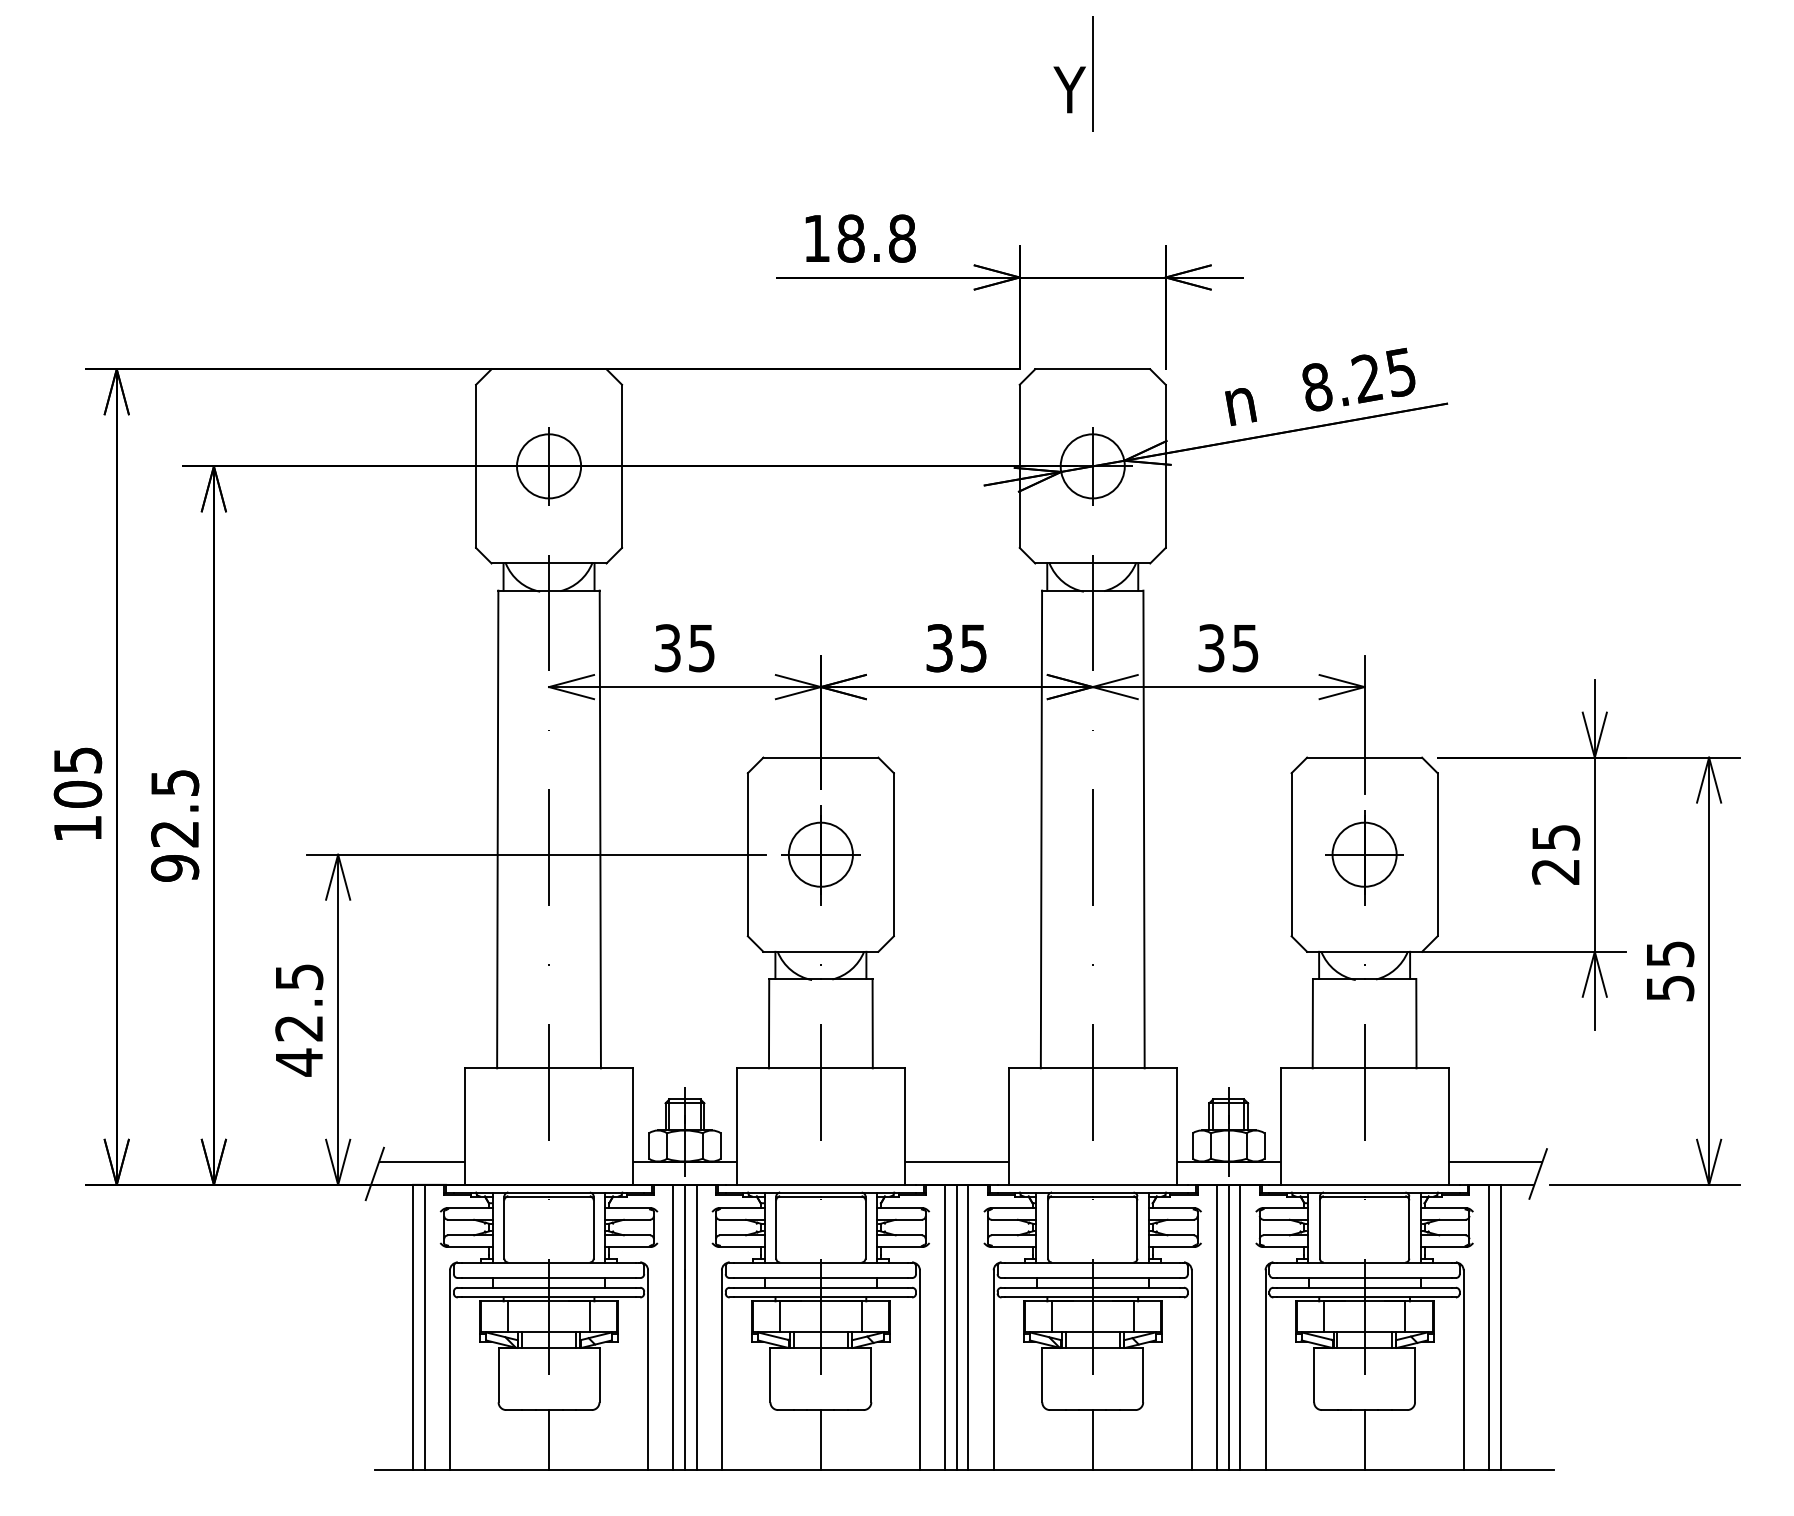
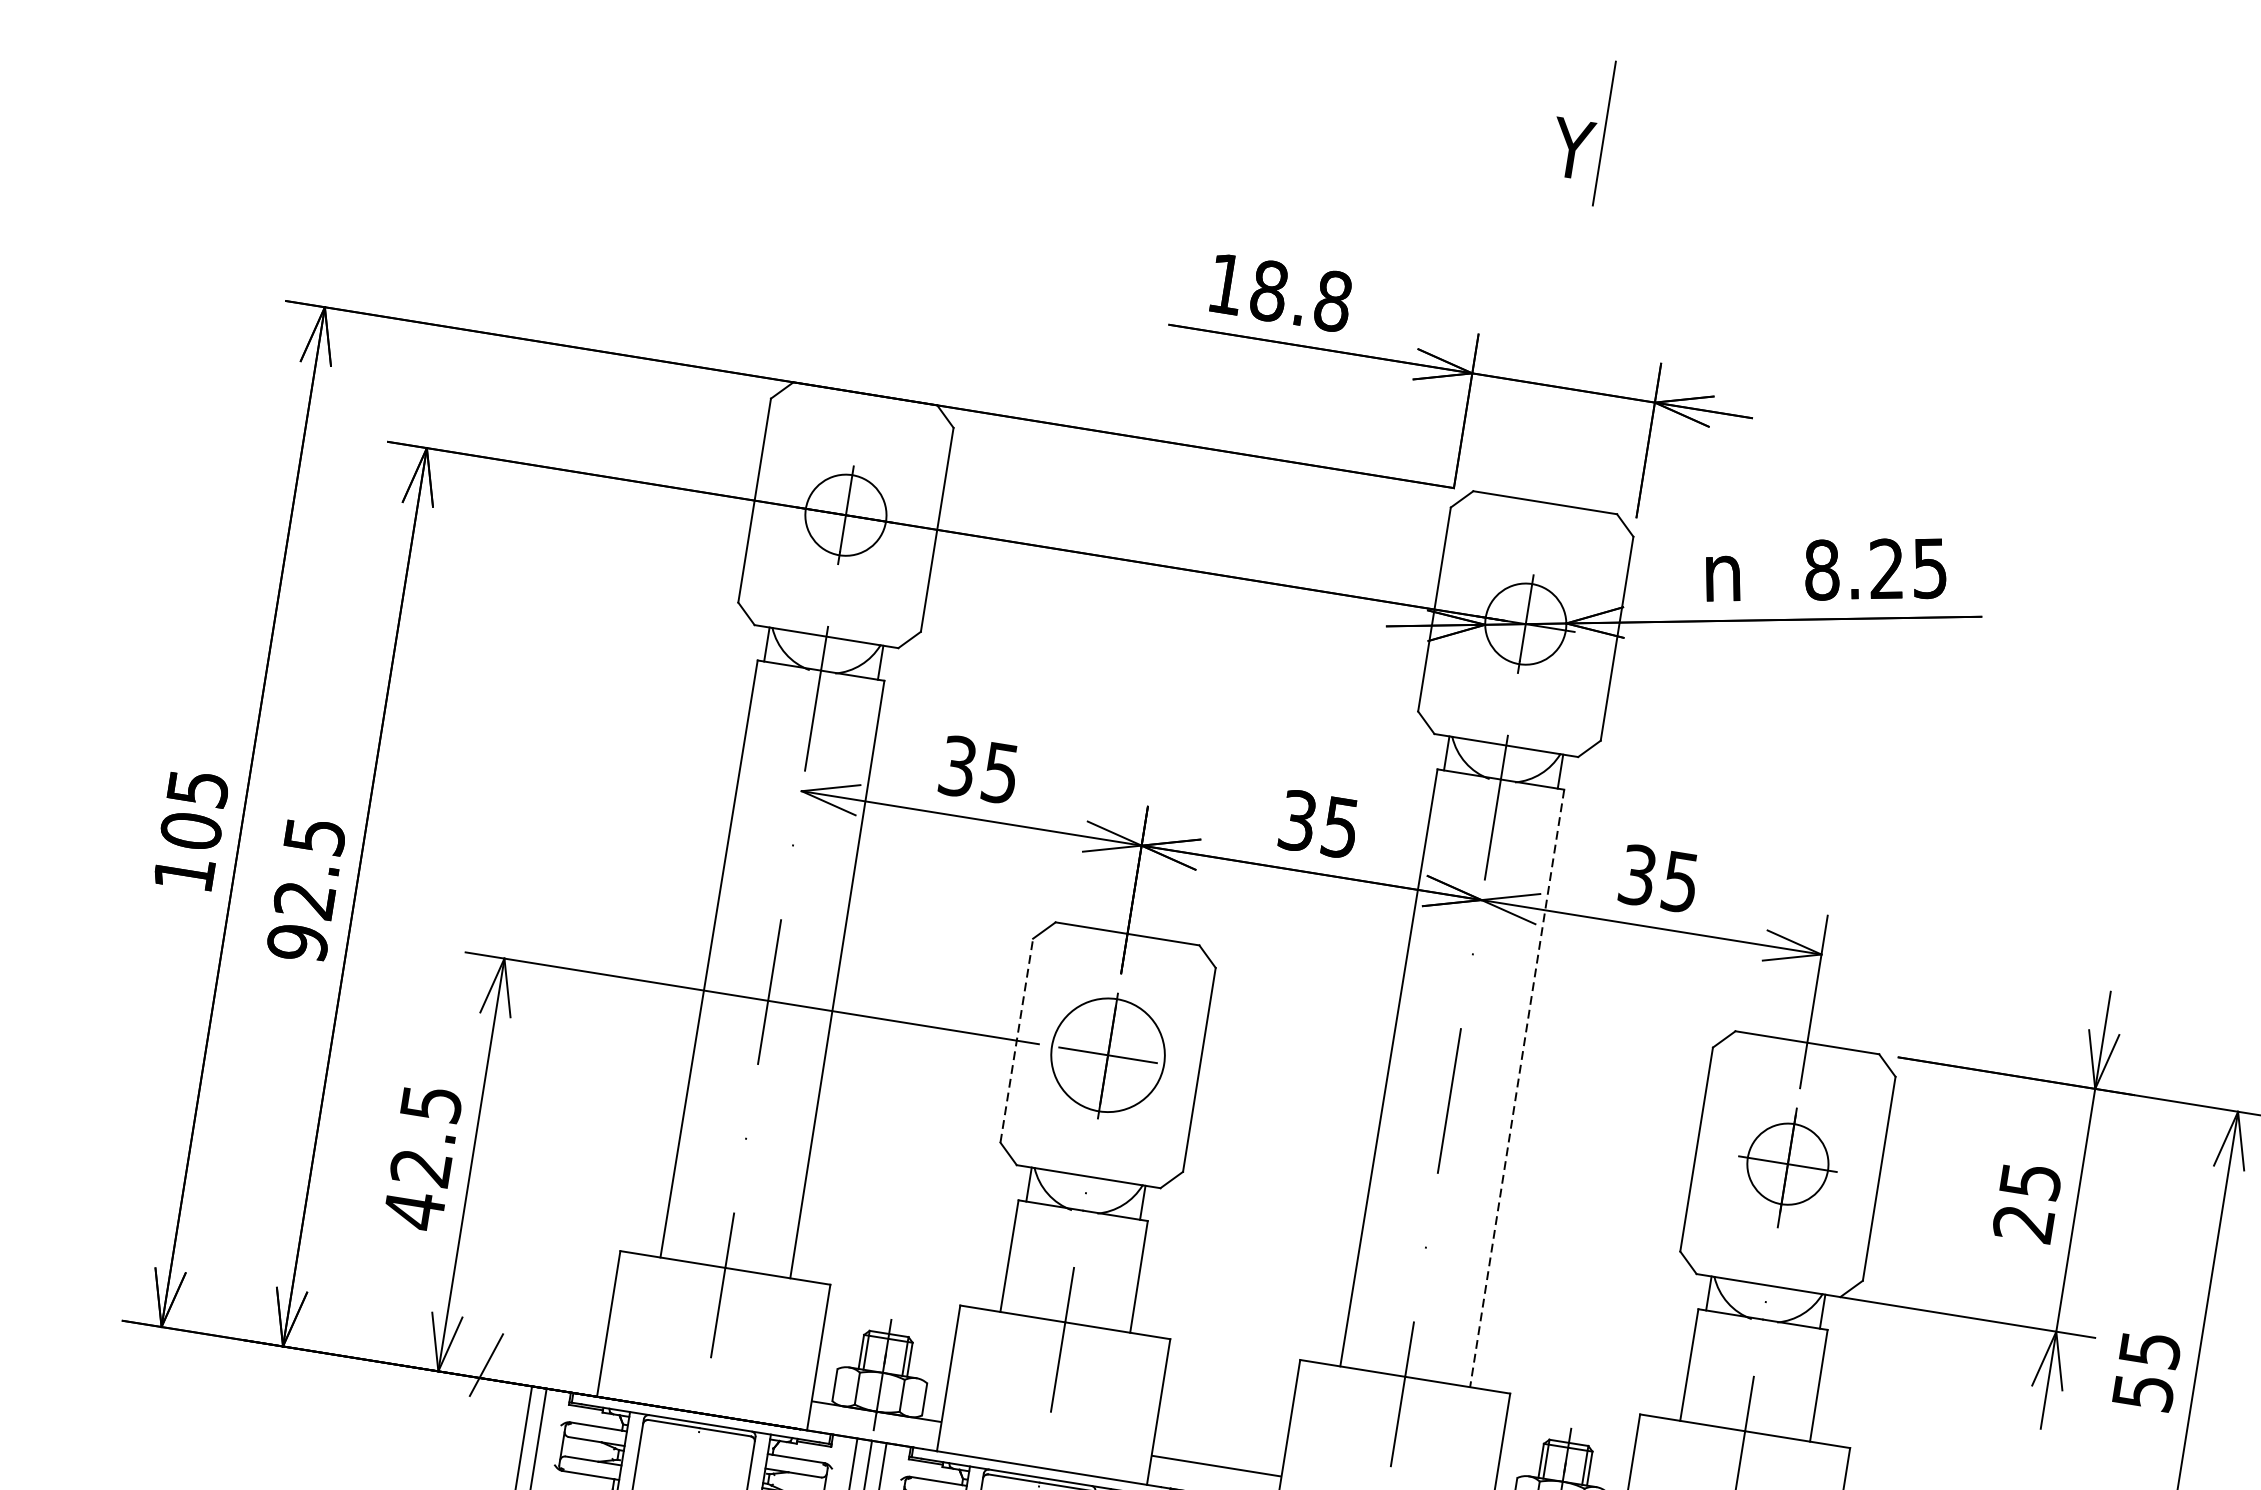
line: (1144, 829) -> (1517, 1088), solid -> dashed
line: (747, 854) -> (1016, 1040), solid -> dashed
circle: (820, 854) -> (1107, 1054), size x1.4
line: (422, 1161) -> (548, 1359), removed

